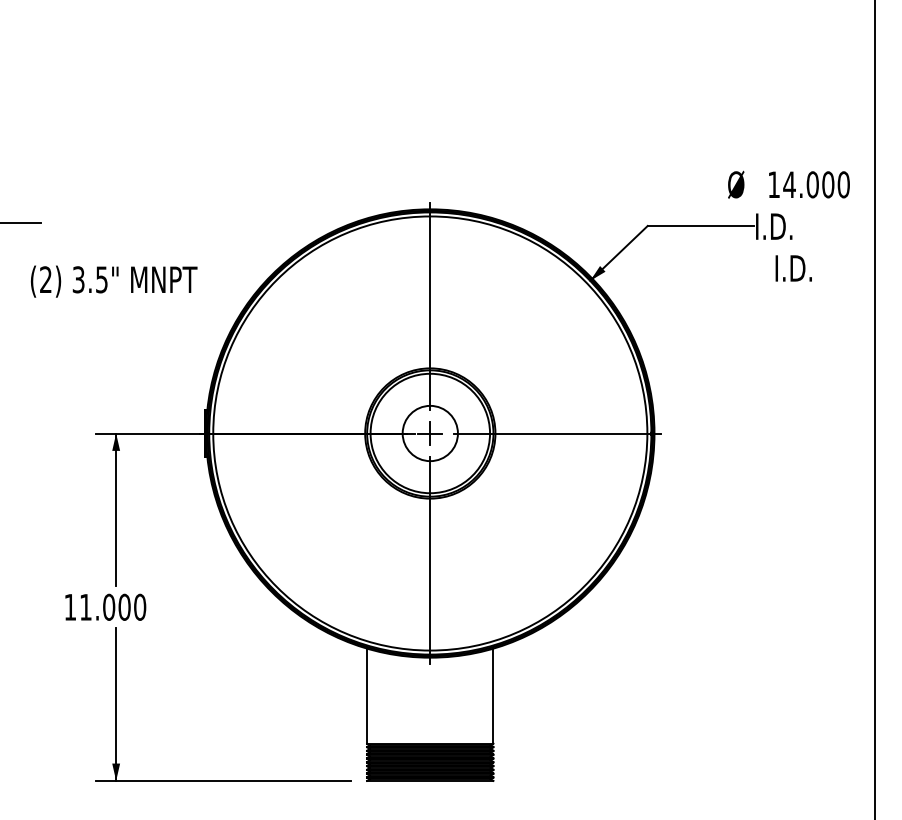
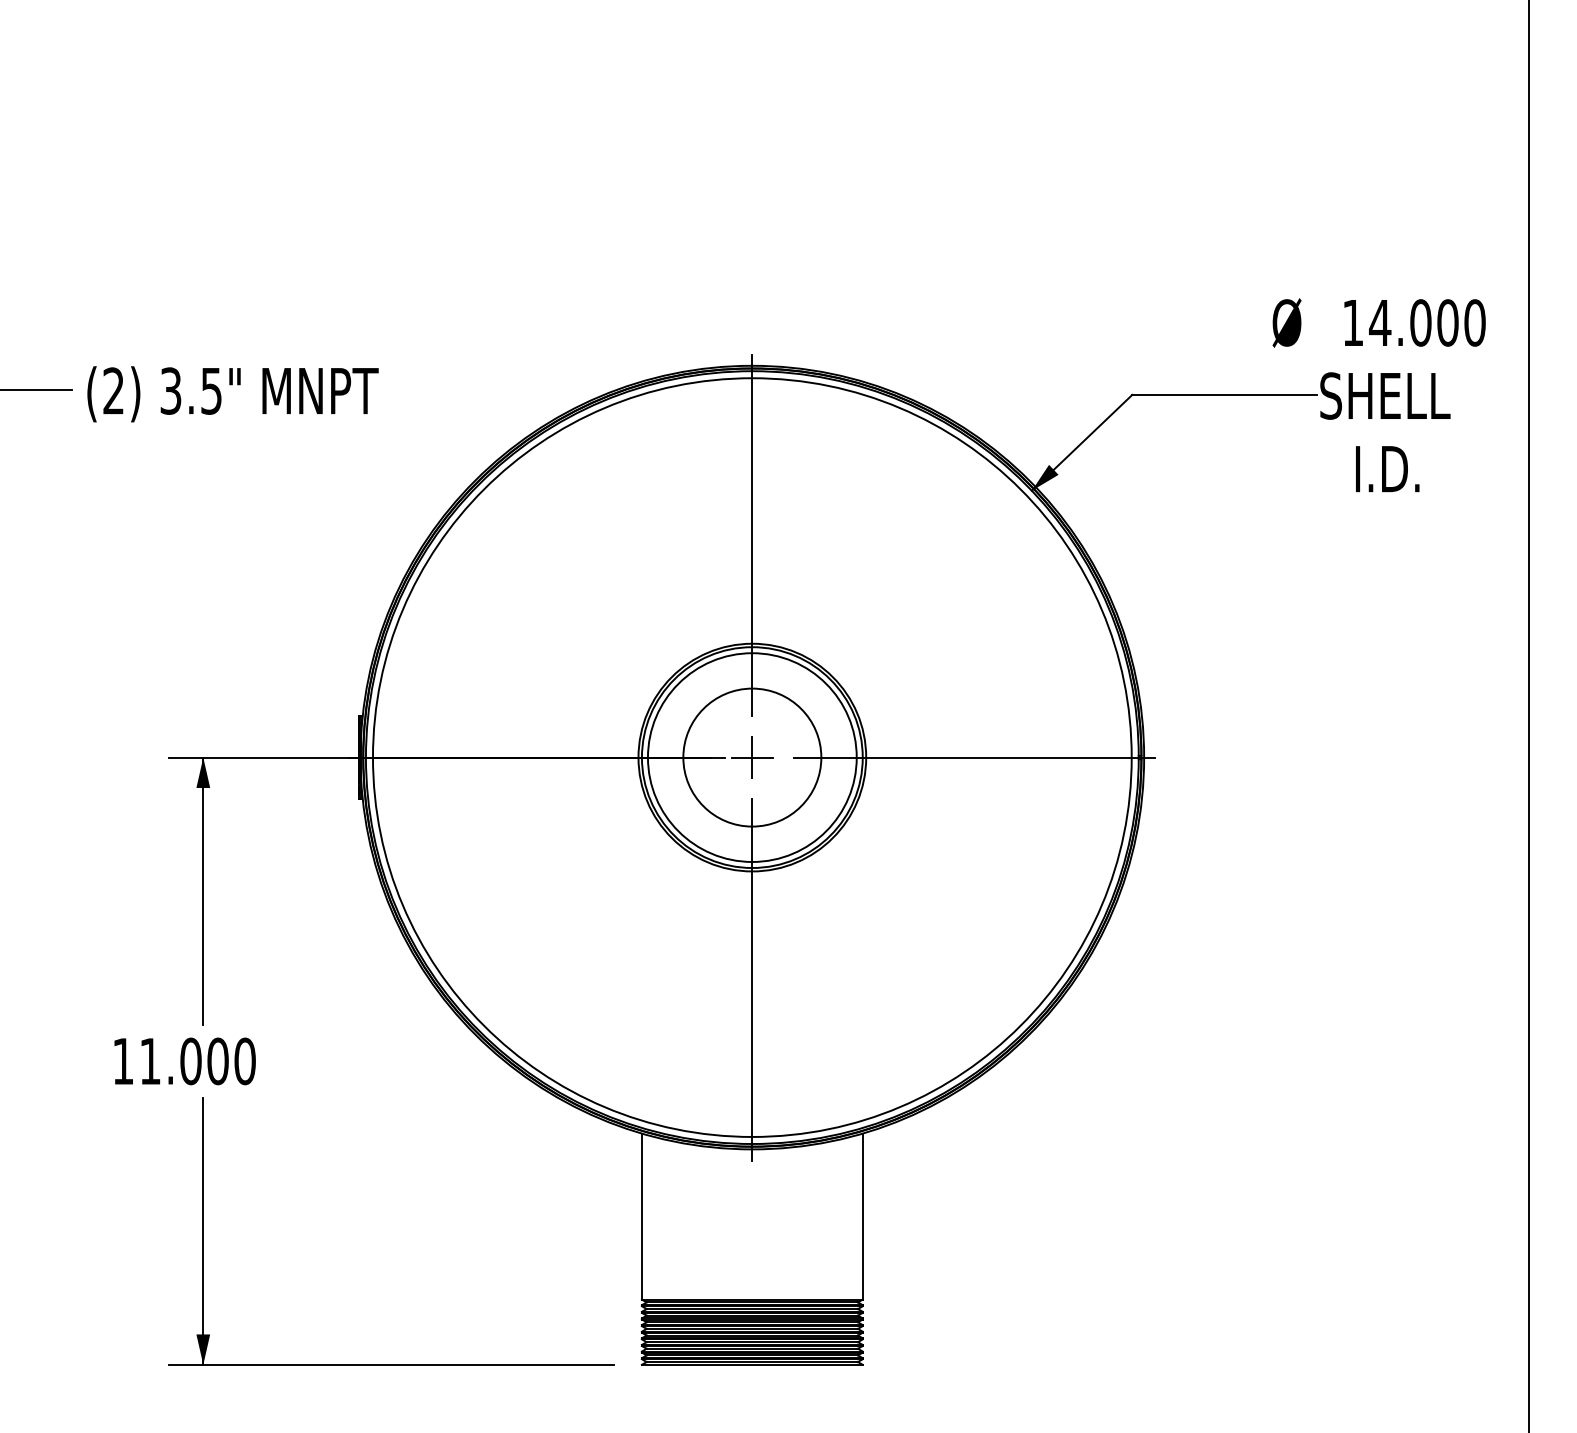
text: (792, 226) -> (1385, 395), I.D. -> SHELL
text: (113, 281) -> (231, 394), moved
circle: (429, 433) -> (750, 757), size x1.43

